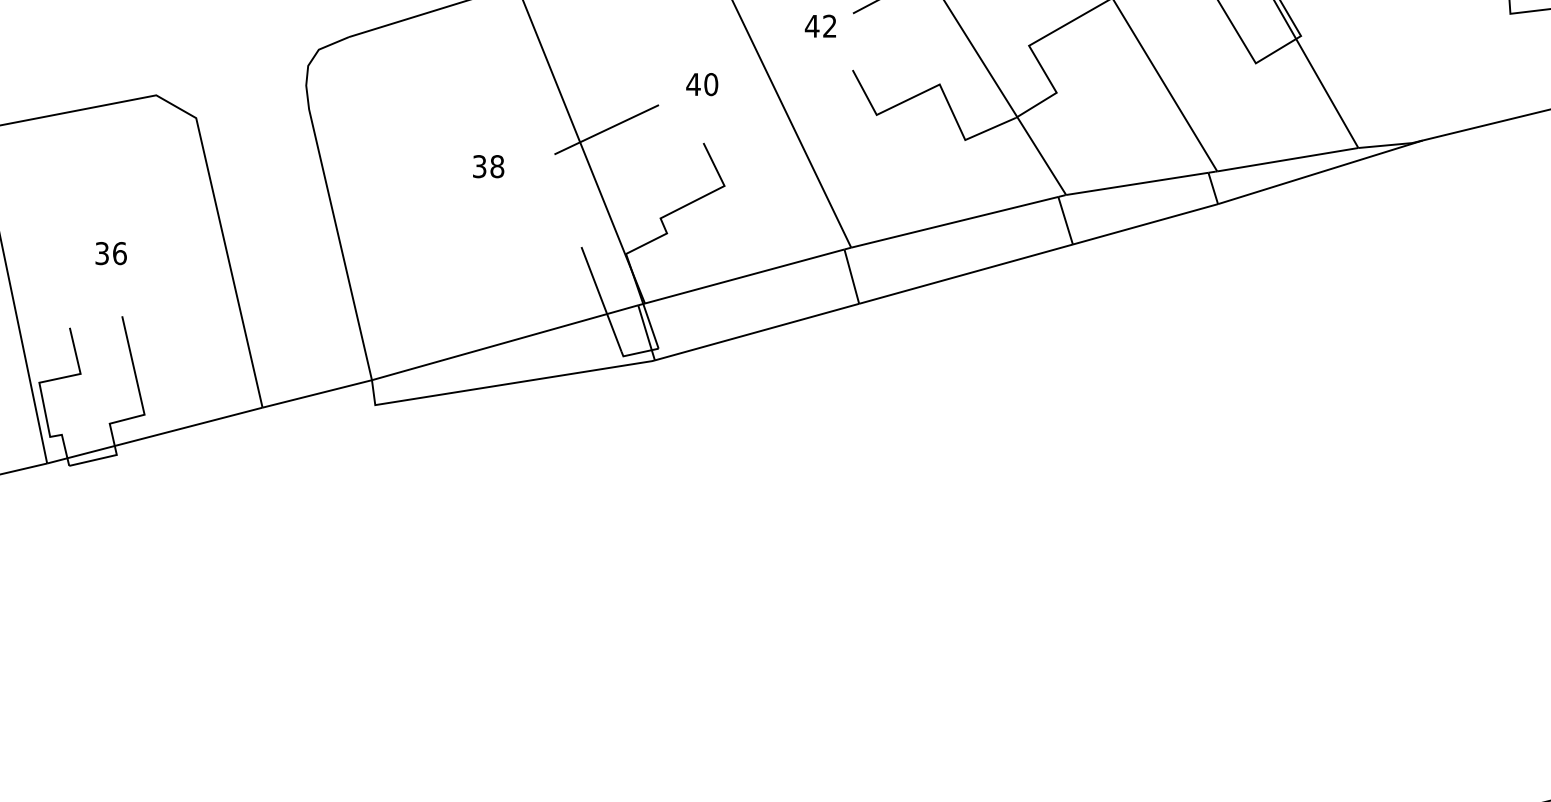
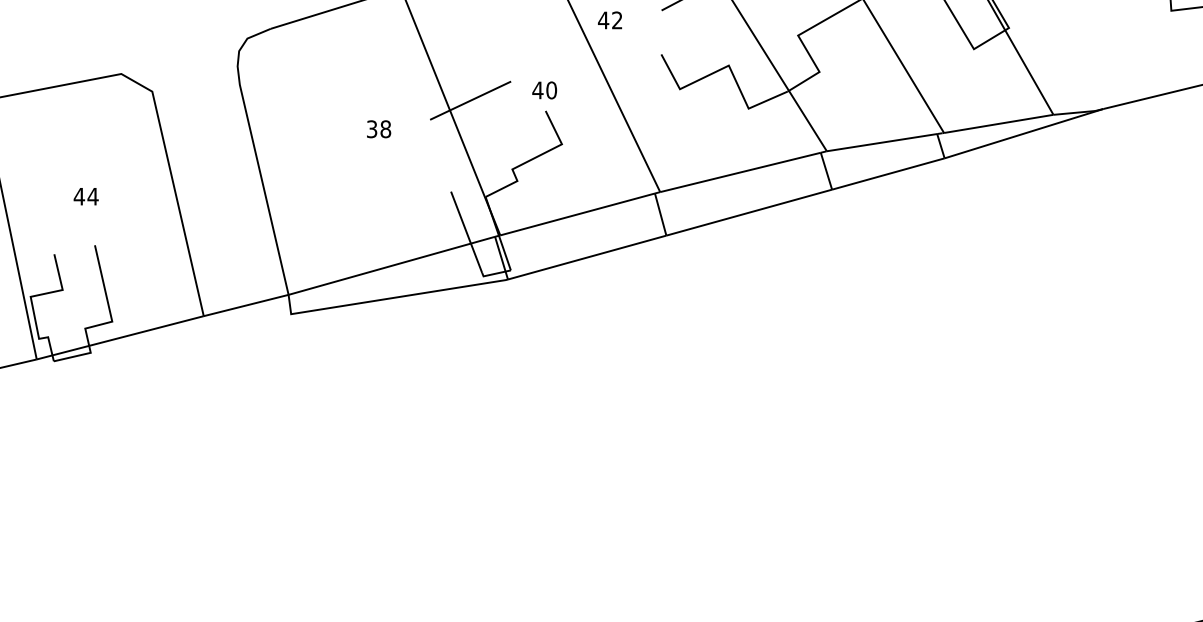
text: (819, 25) -> (609, 19), moved
text: (702, 84) -> (544, 90), moved
text: (110, 253) -> (85, 196), 36 -> 44

